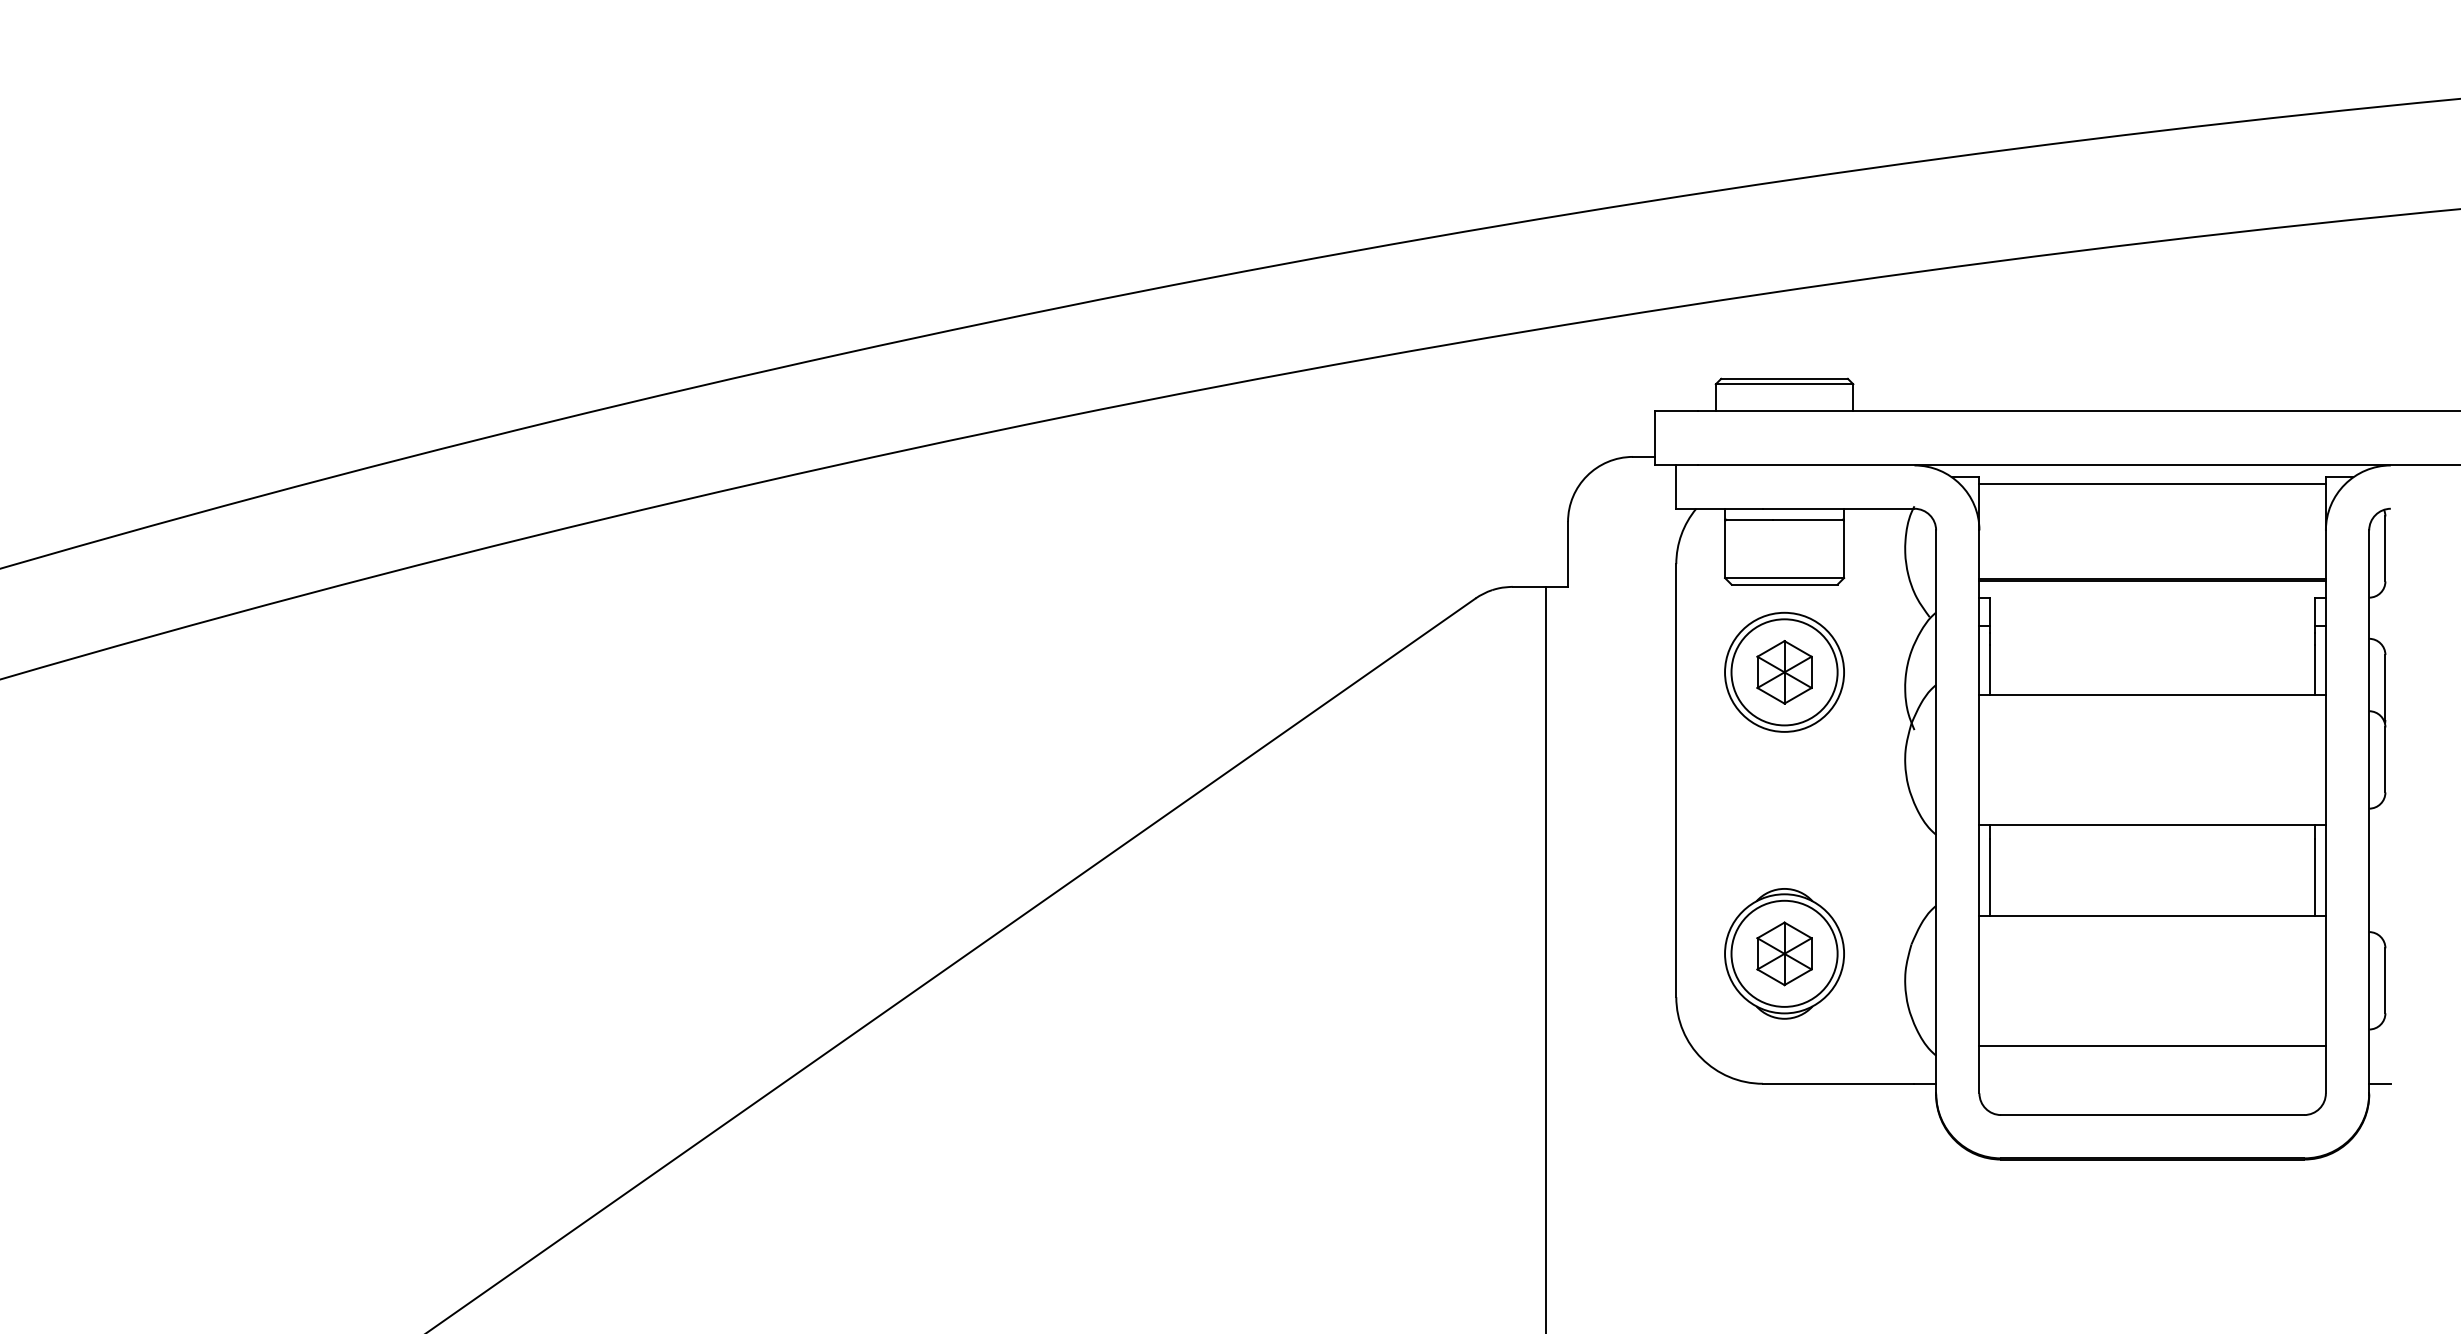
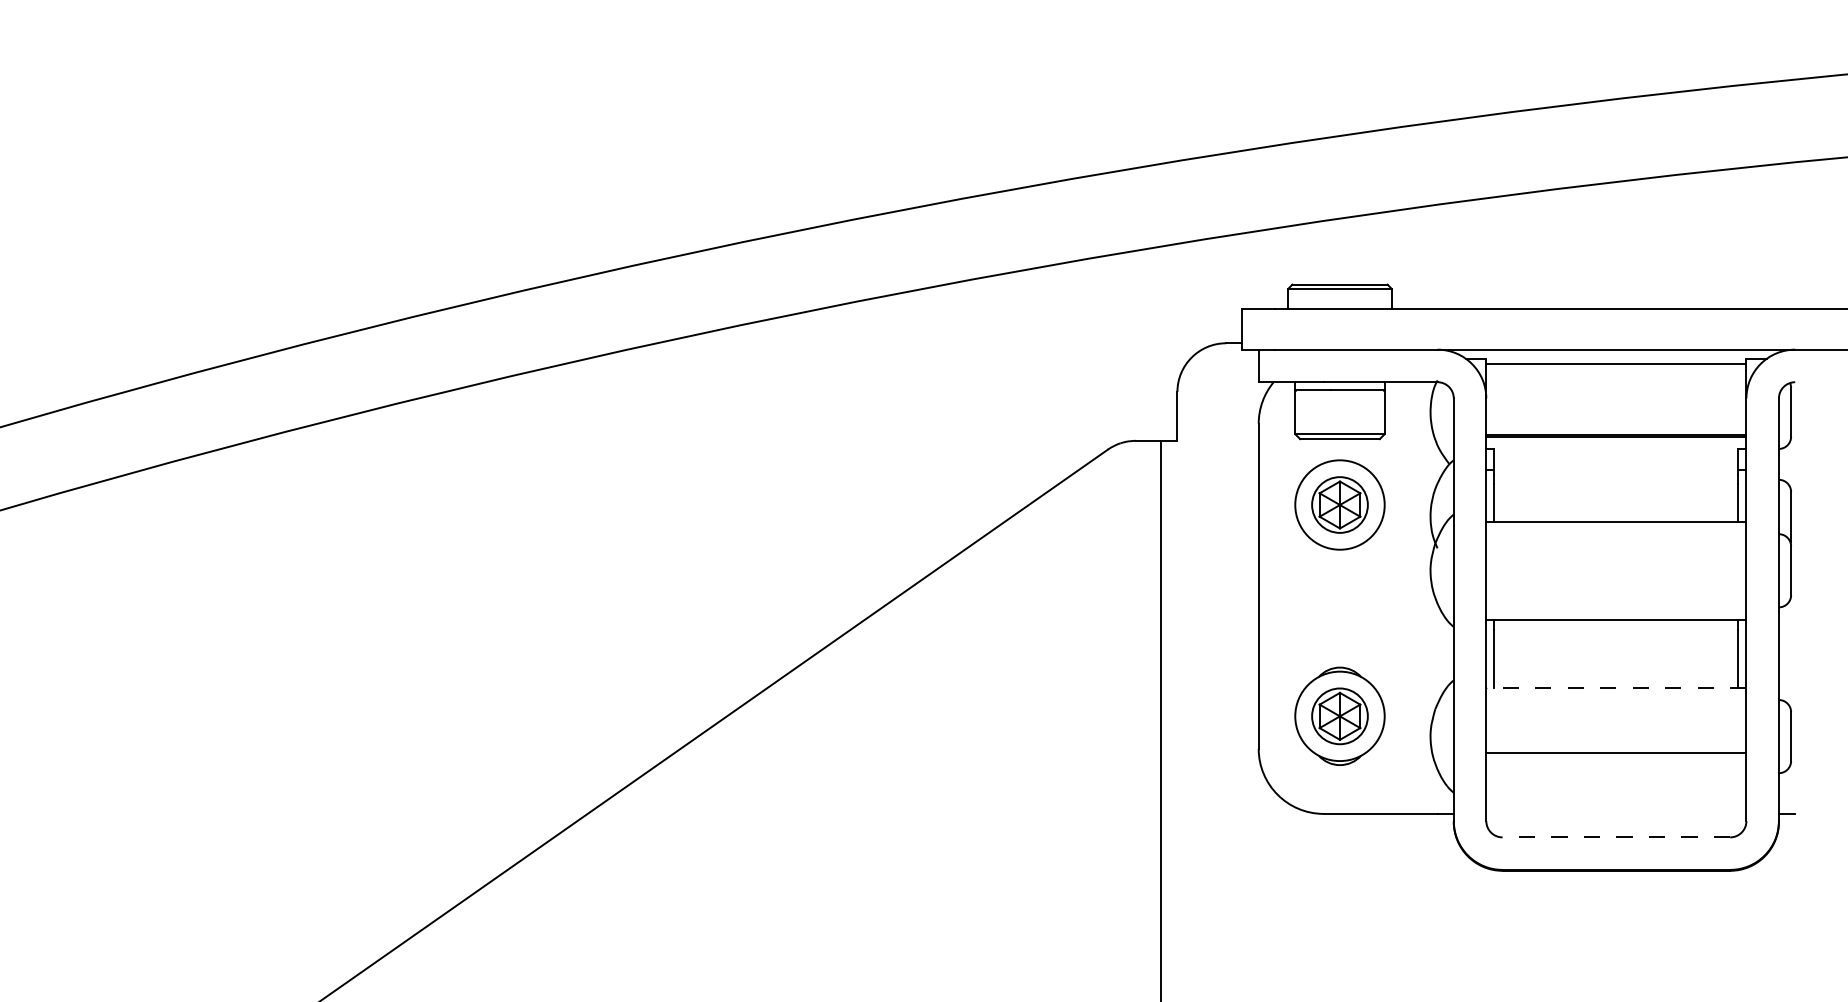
circle: (1784, 672) -> (1339, 505), size x0.7
line: (2152, 915) -> (1616, 687), solid -> dashed
circle: (1784, 953) -> (1339, 716), size x0.7
line: (2152, 1045) -> (1616, 752), moved
line: (2152, 1115) -> (1616, 837), solid -> dashed

